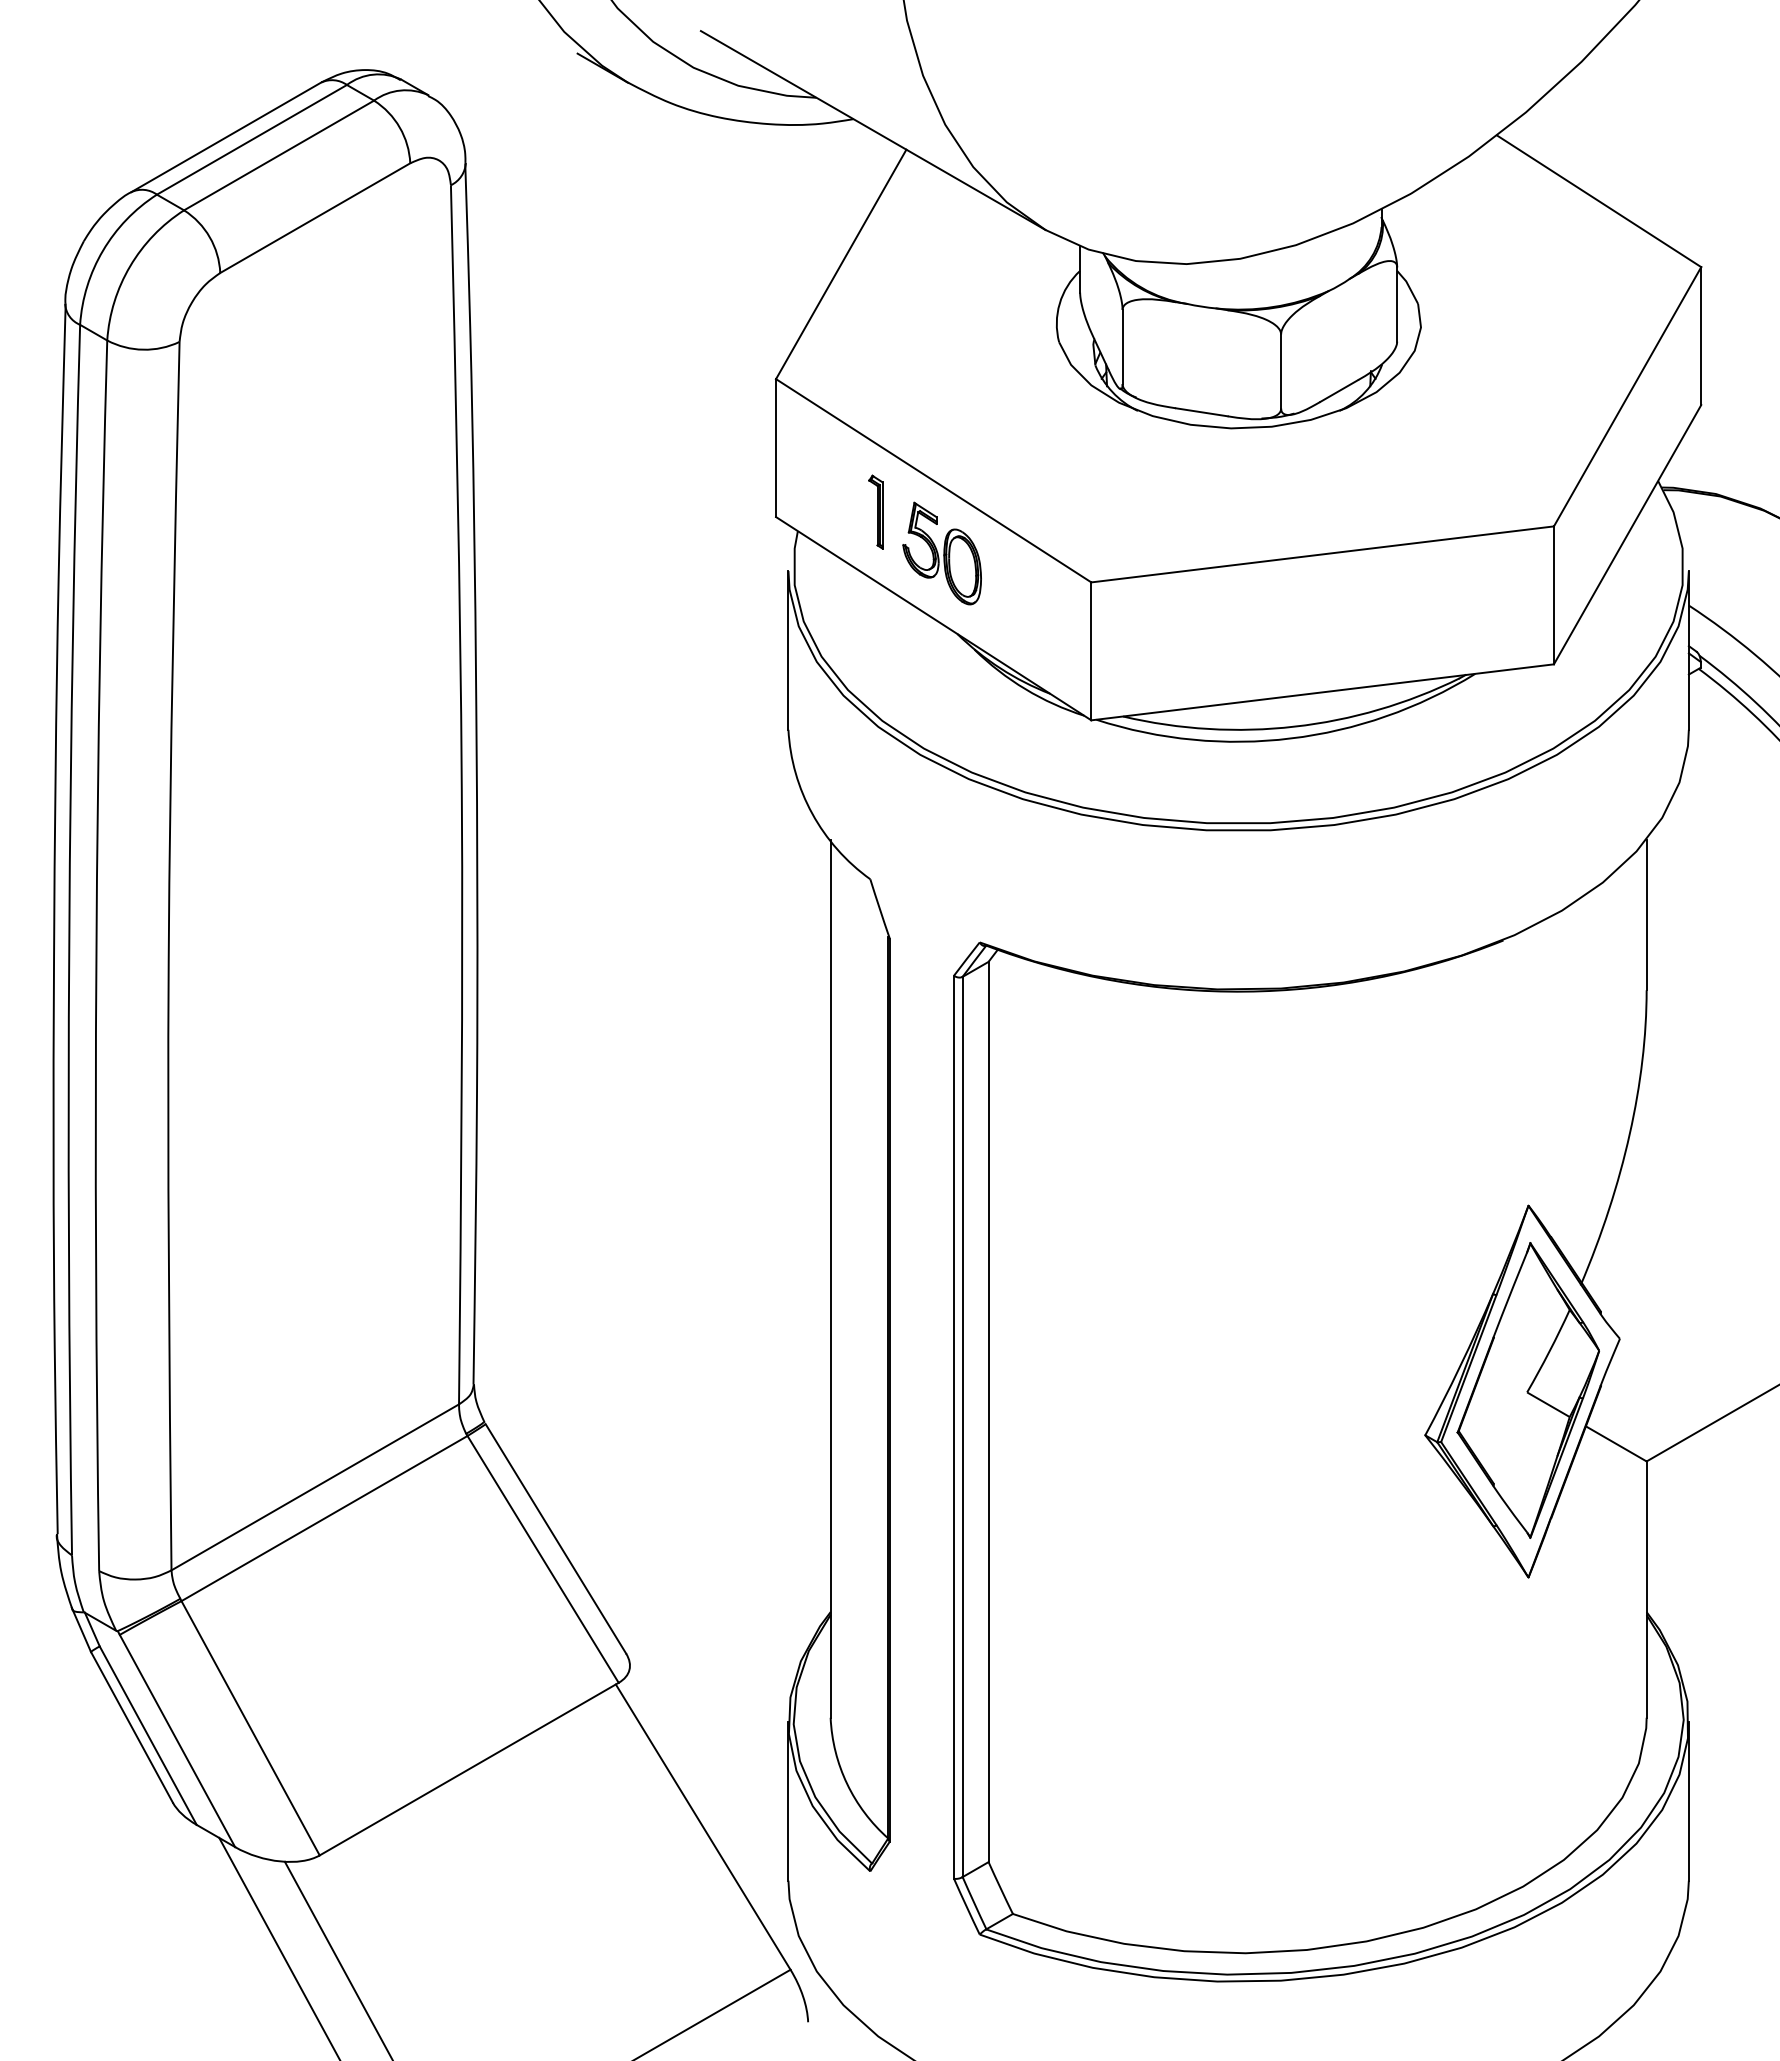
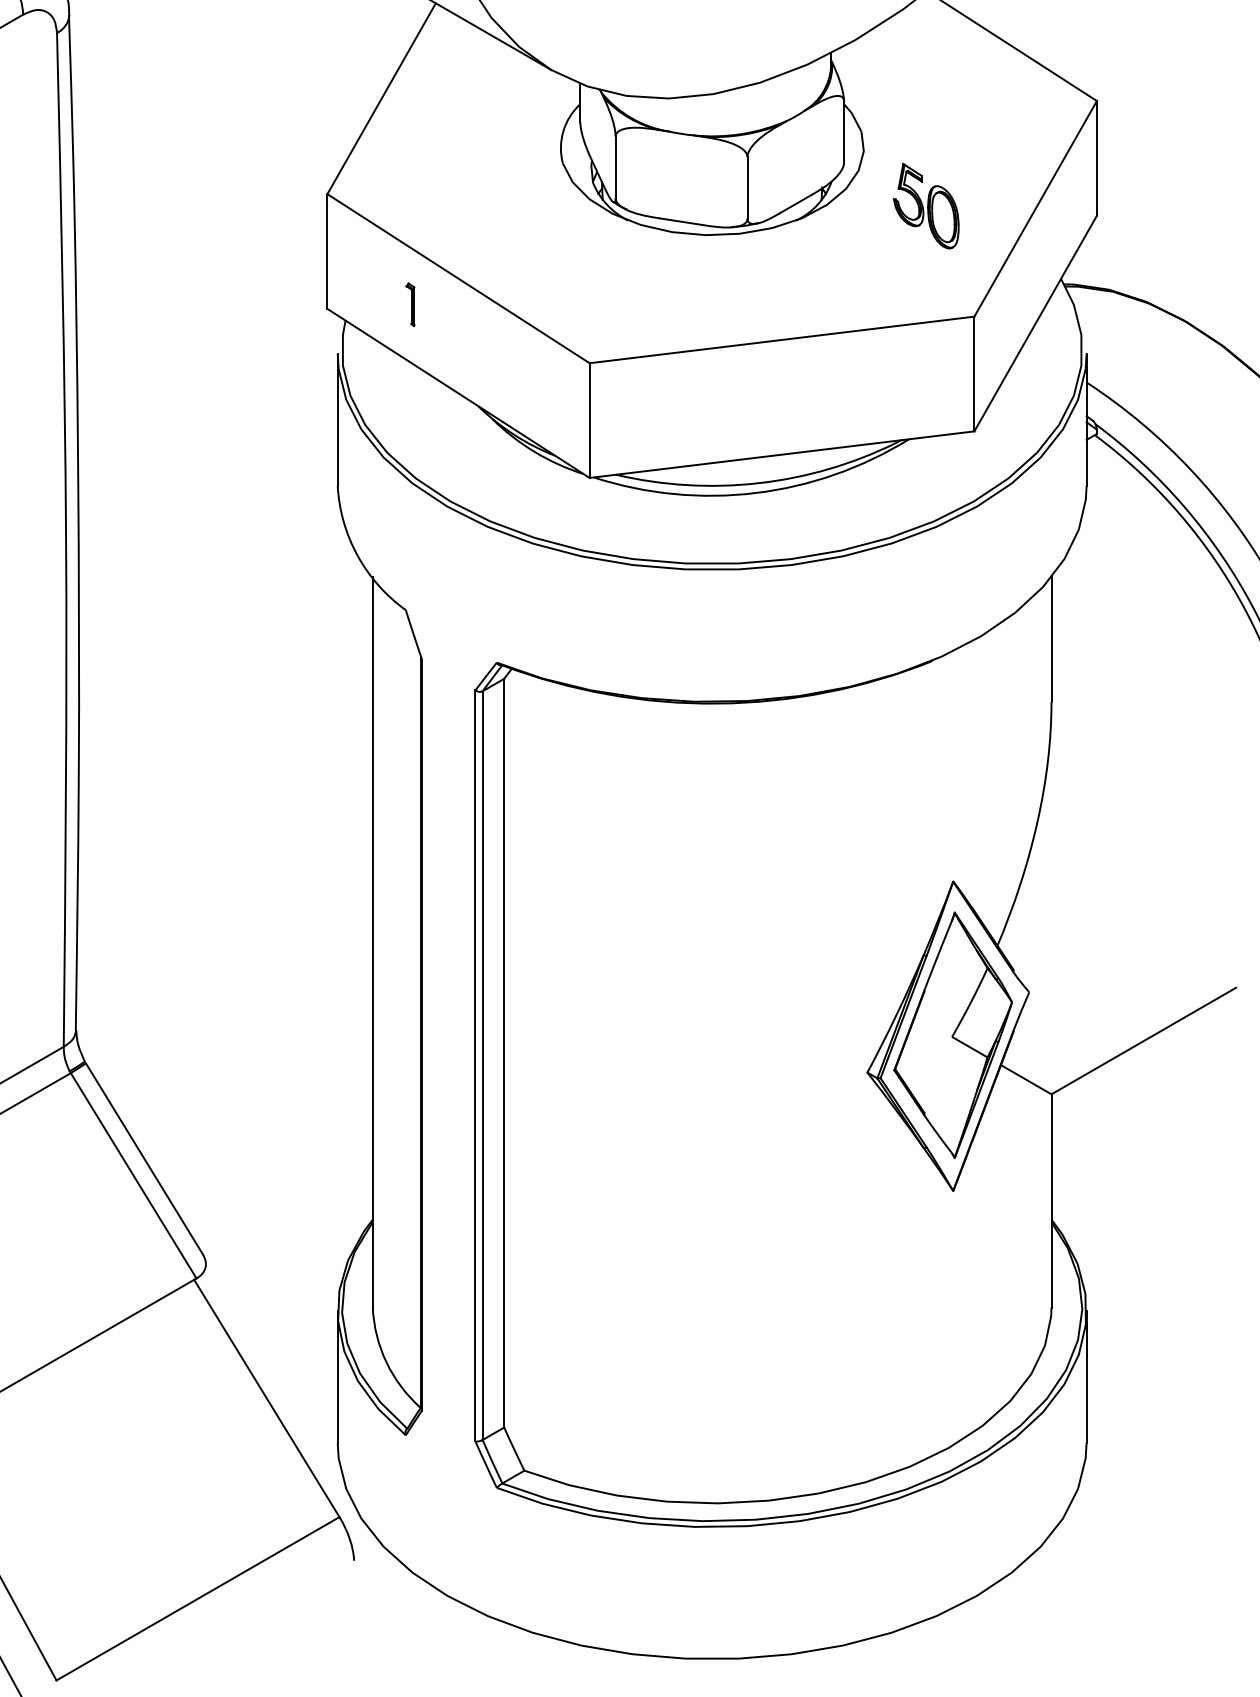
part: (875, 511) -> (410, 304), size x0.7
part: (941, 553) -> (925, 206), moved

